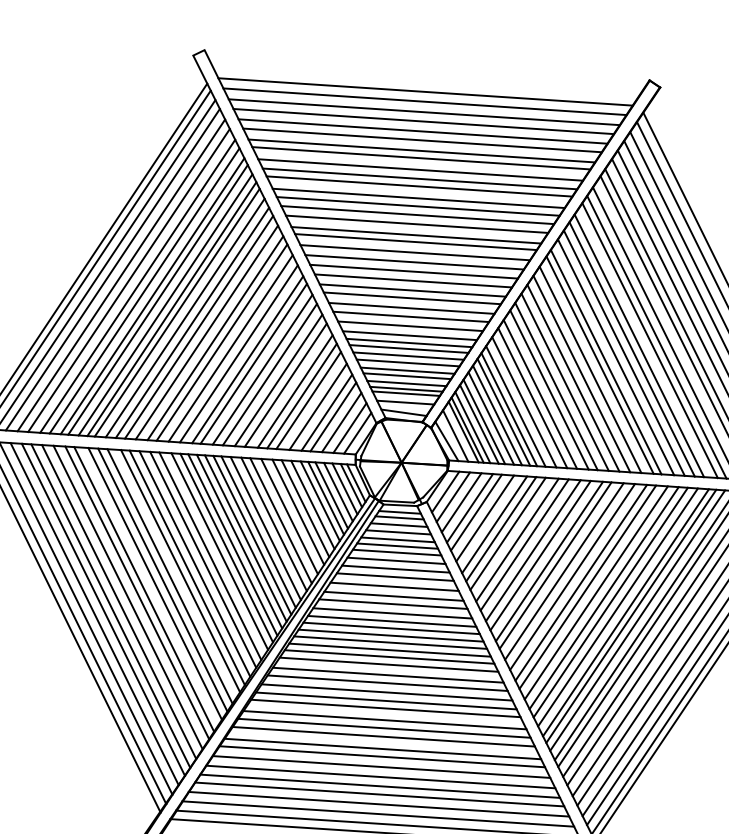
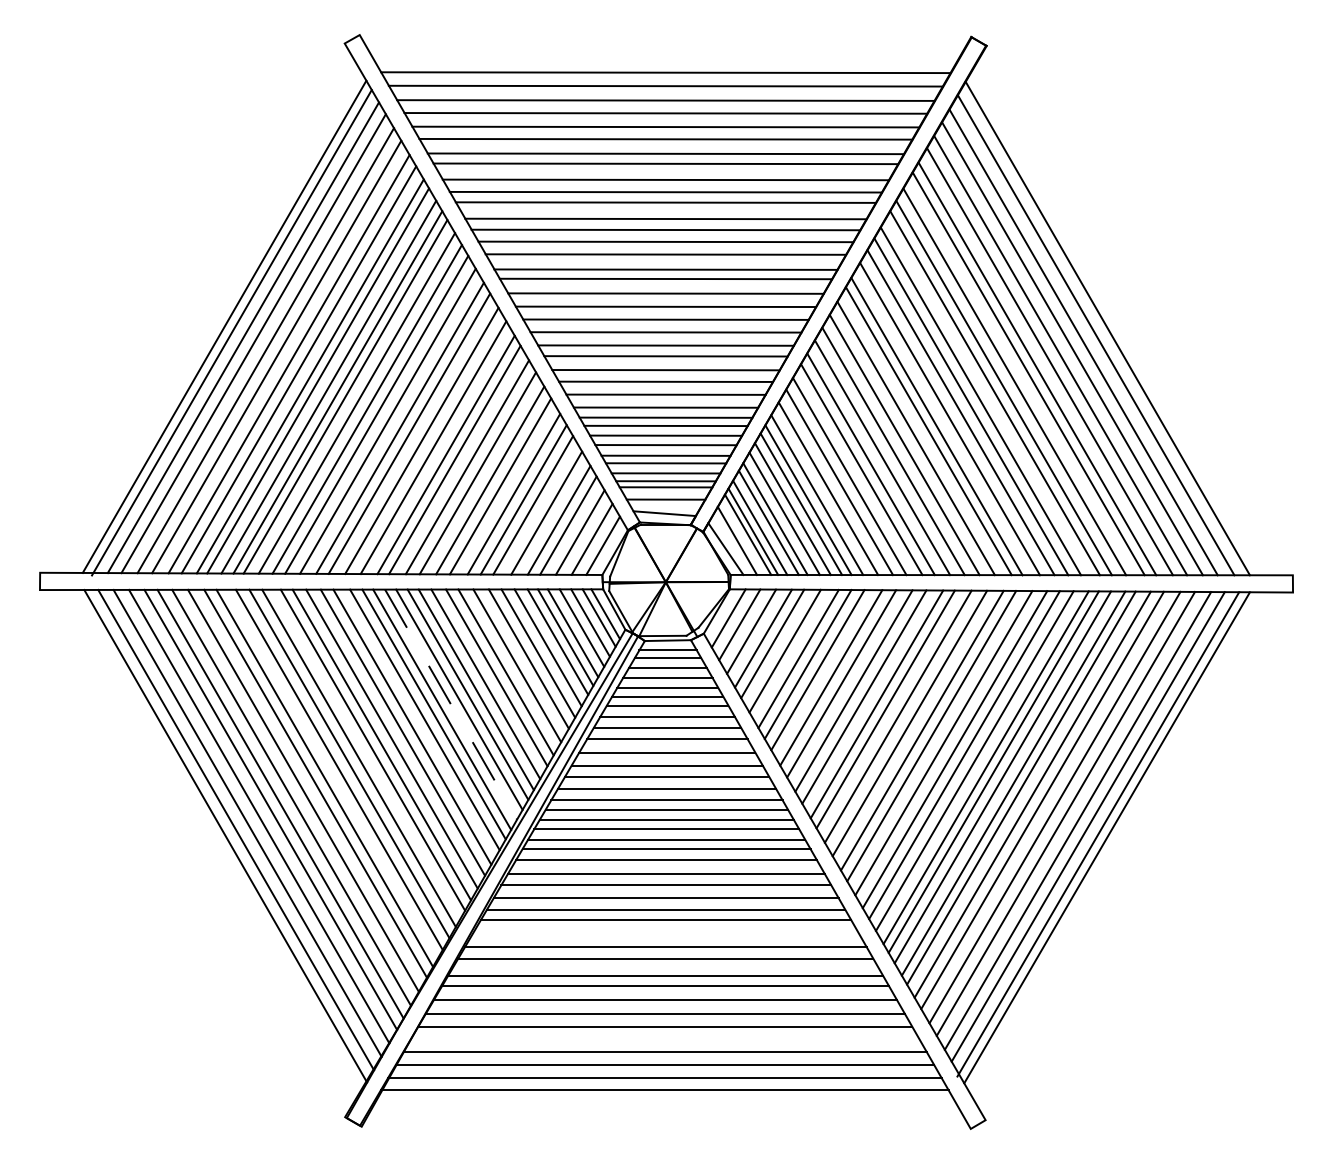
line: (239, 541) -> (451, 704), solid -> dashed
line: (384, 720) -> (665, 936), removed
line: (379, 794) -> (664, 1038), removed

